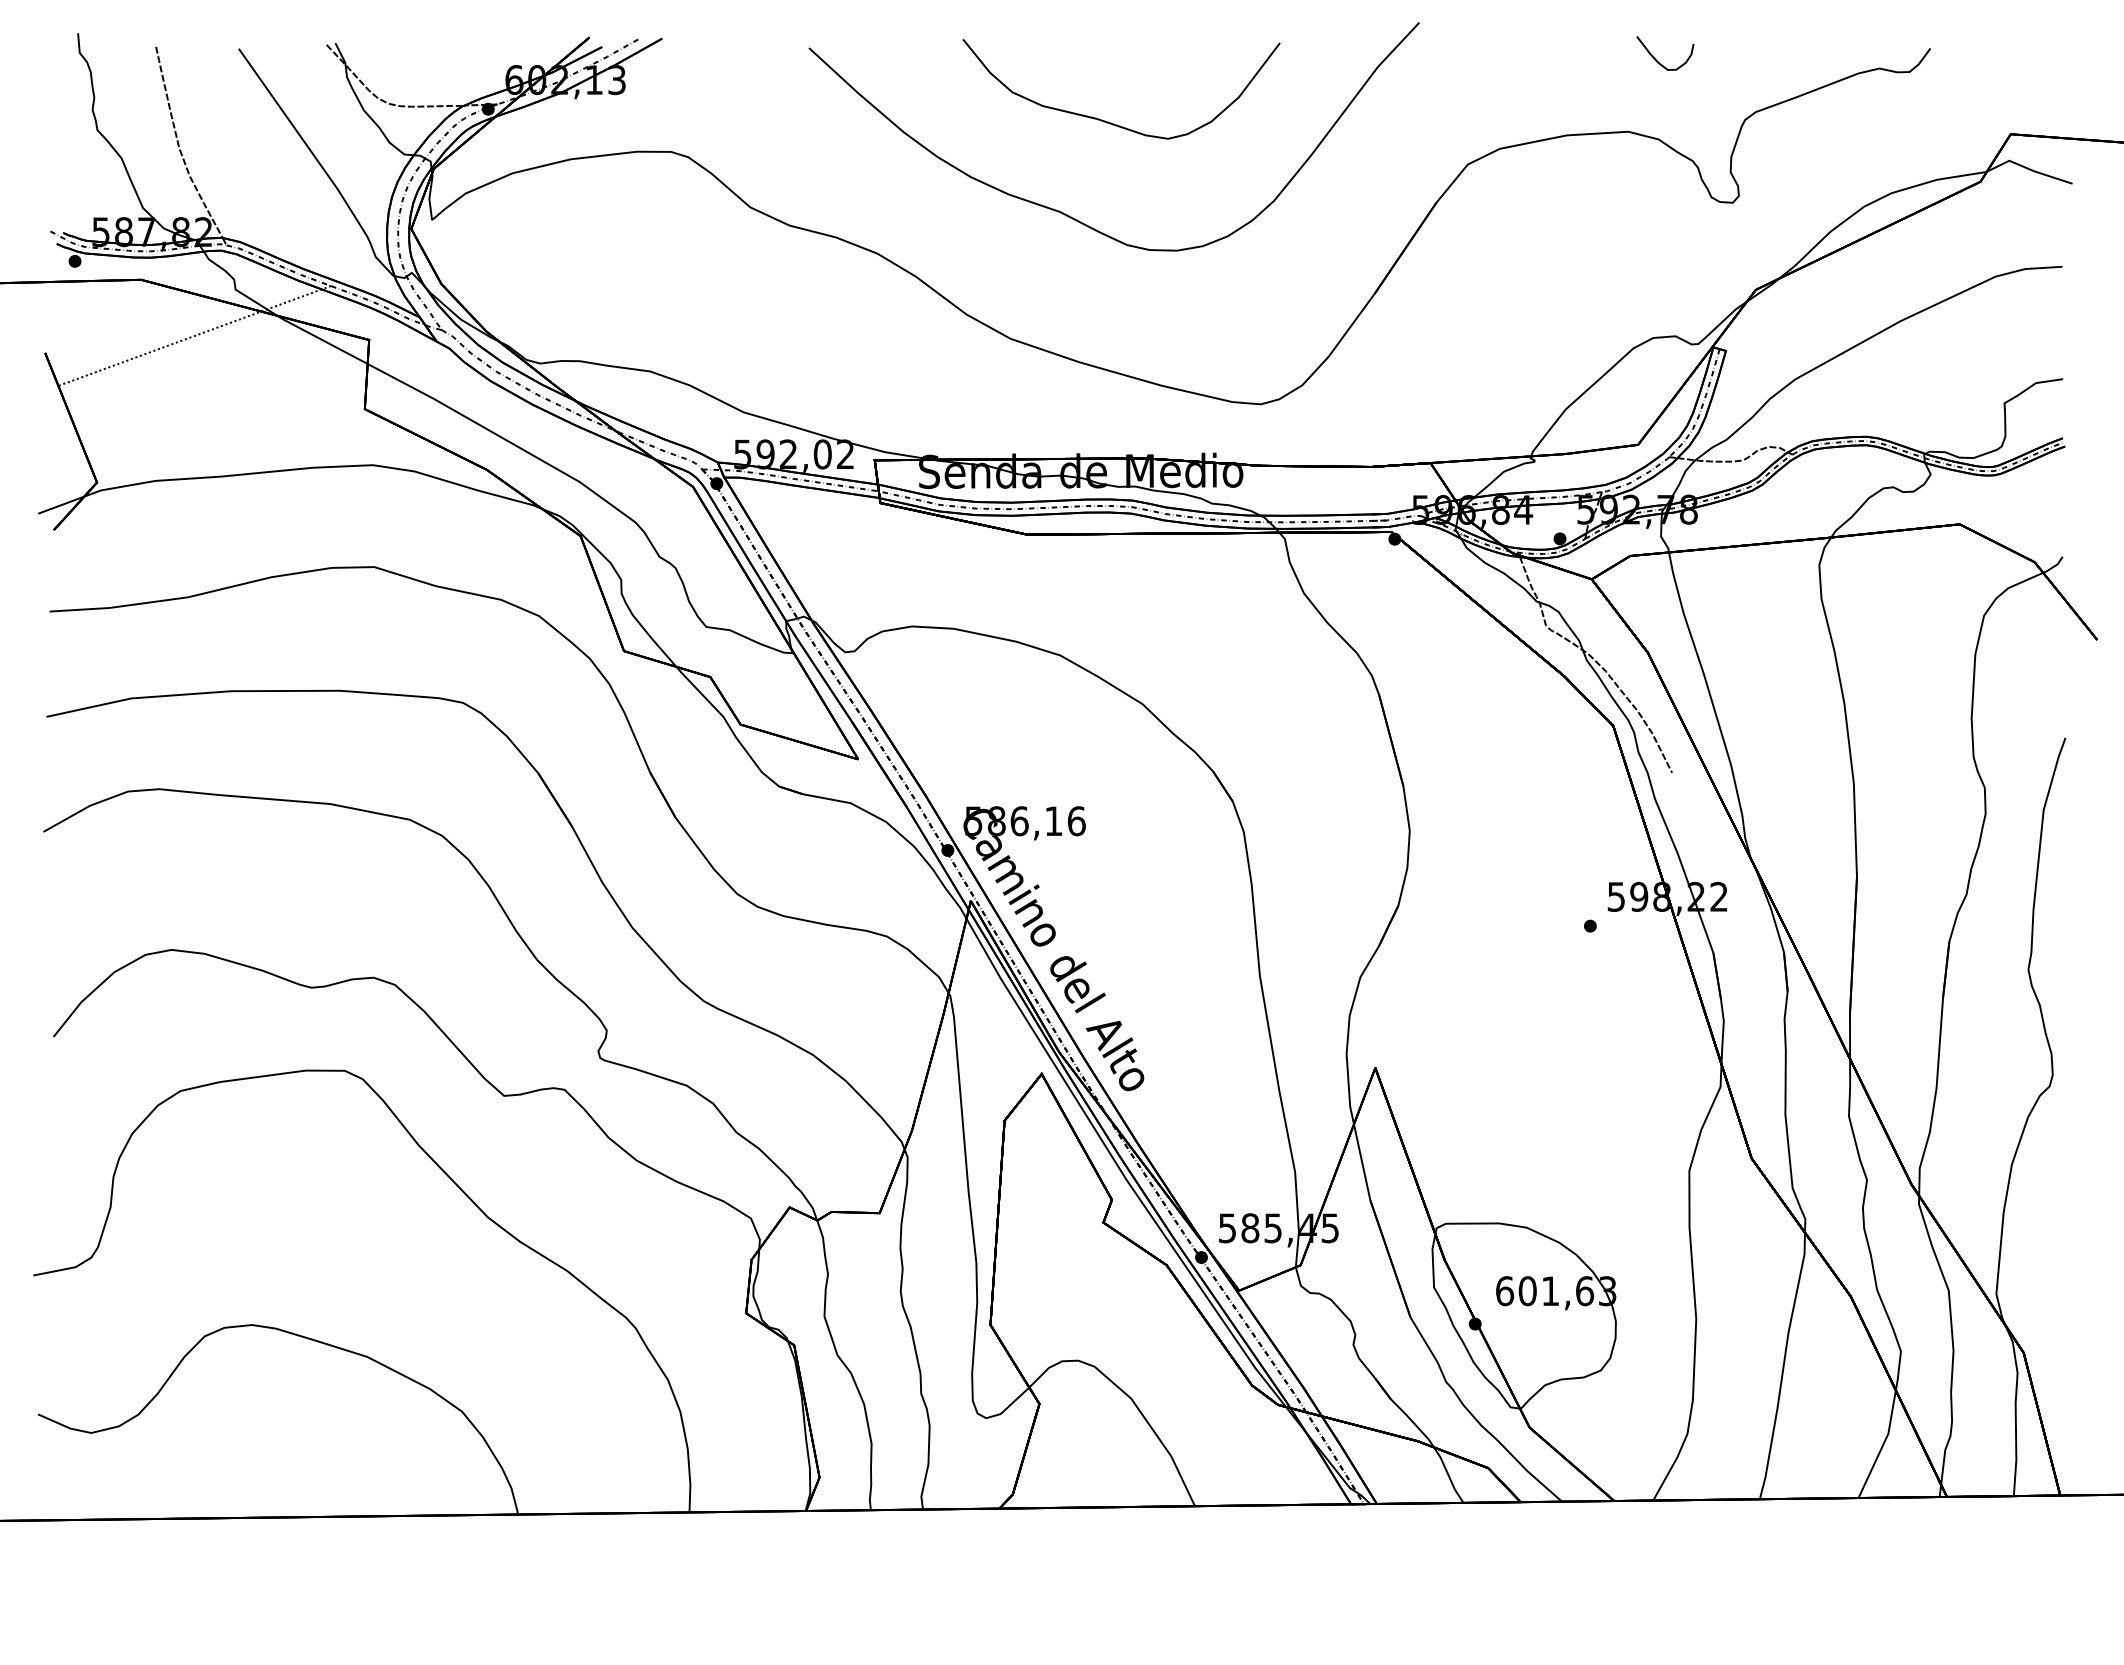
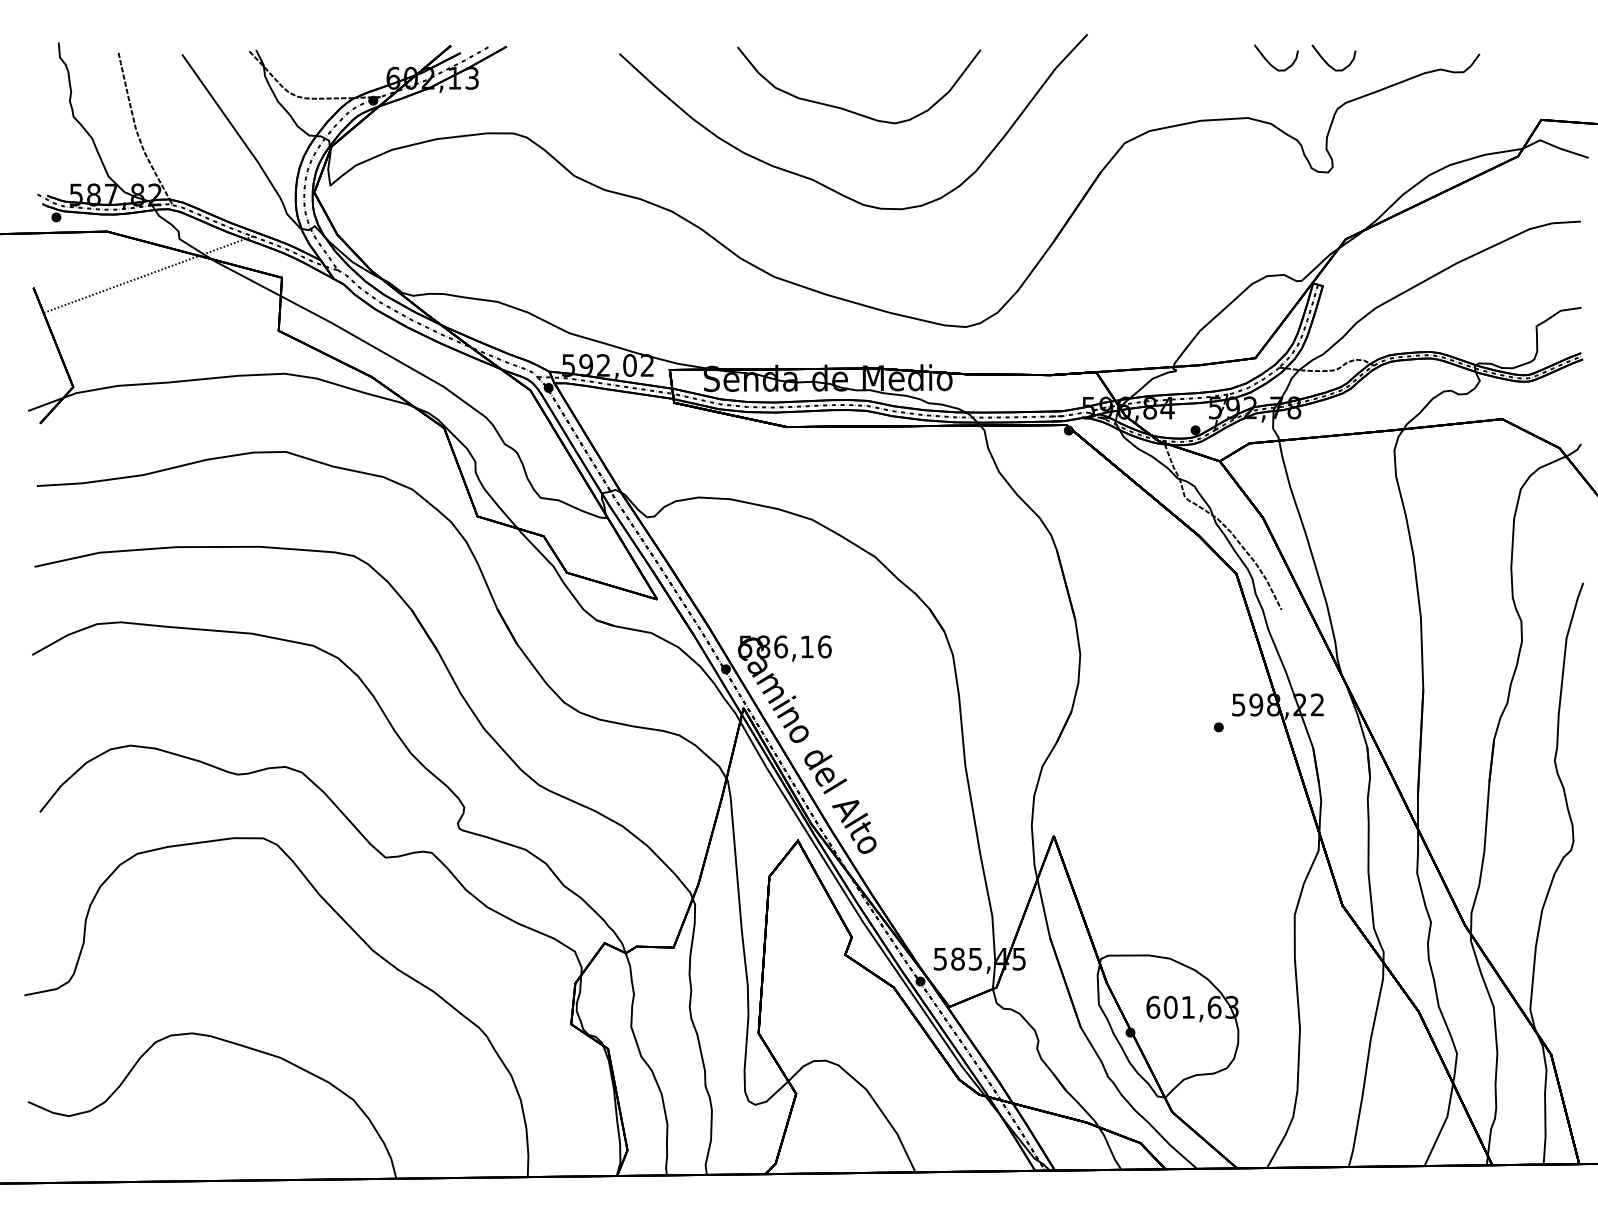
curve: (1732, 60) -> (1327, 63), added

